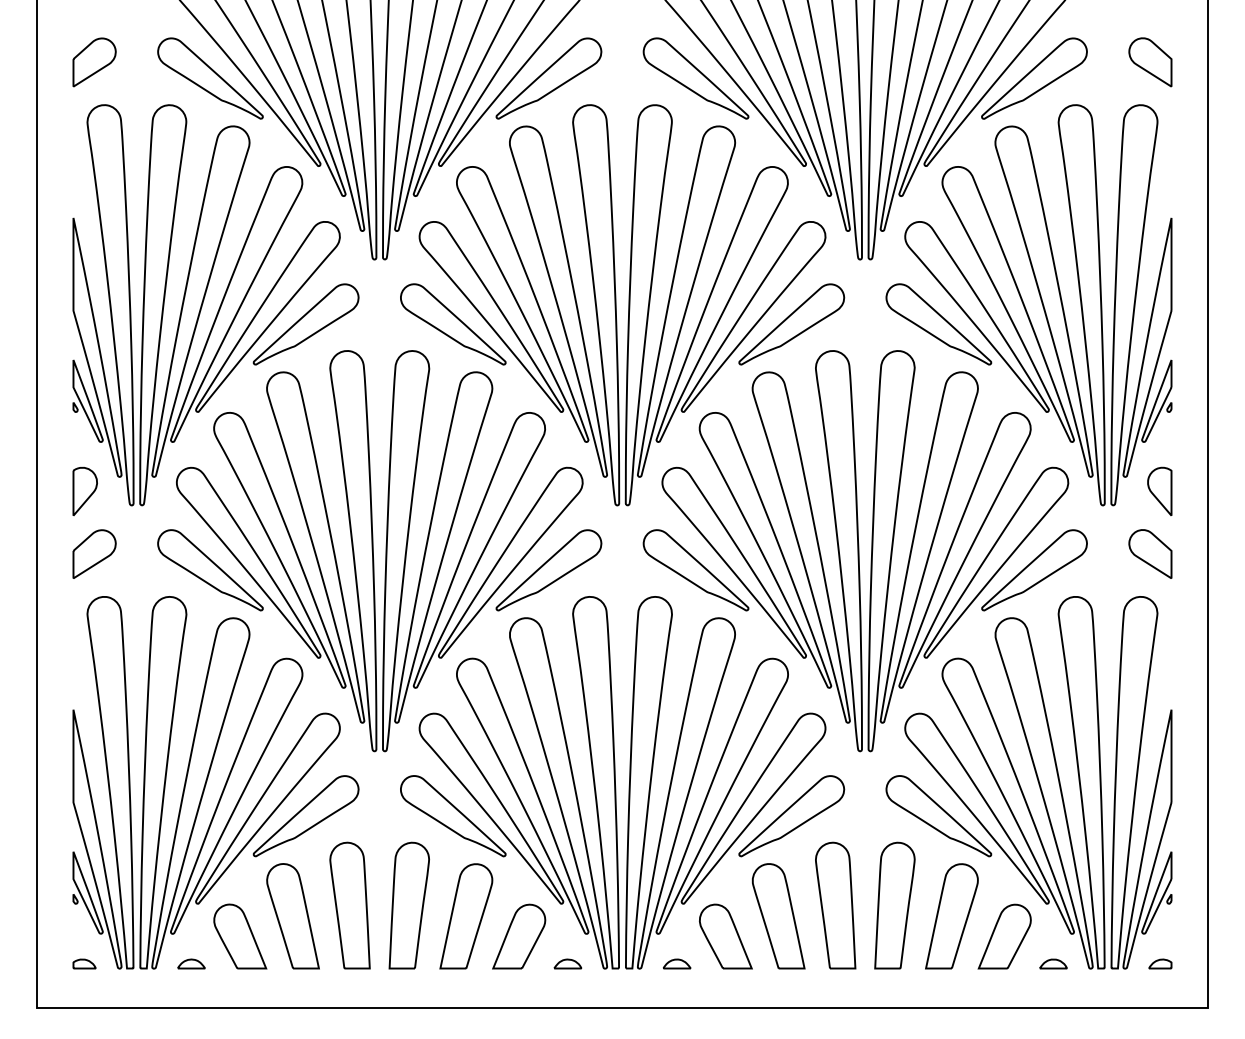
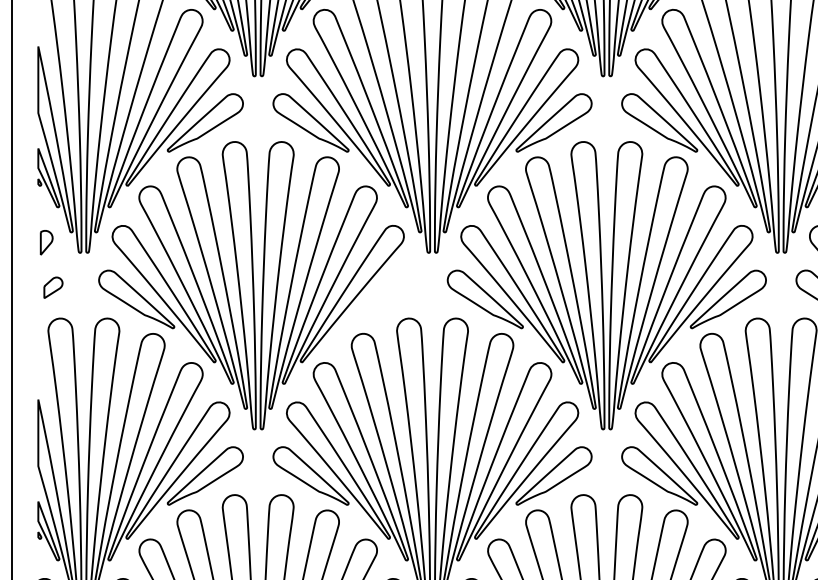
part: (84, 490) -> (46, 242), size x0.7
part: (94, 553) -> (53, 287), size x0.6
part: (548, 570) -> (379, 299), removed

